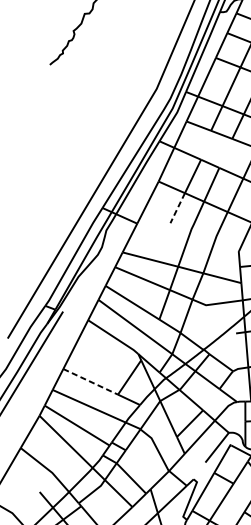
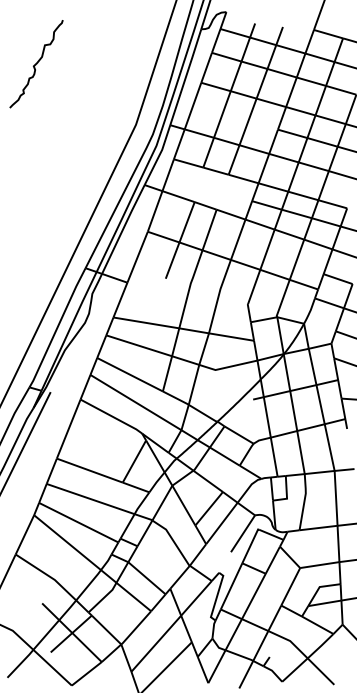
line: (177, 208) -> (172, 261), dashed -> solid
line: (91, 381) -> (90, 470), dashed -> solid

